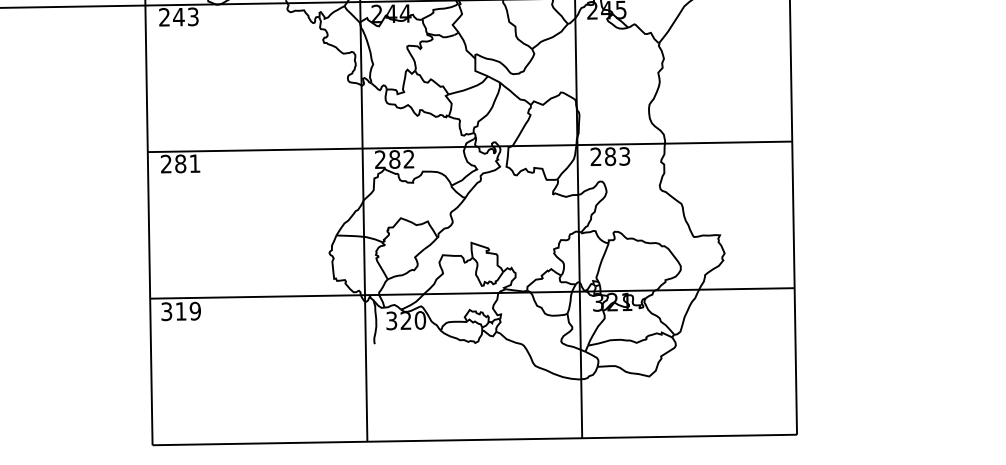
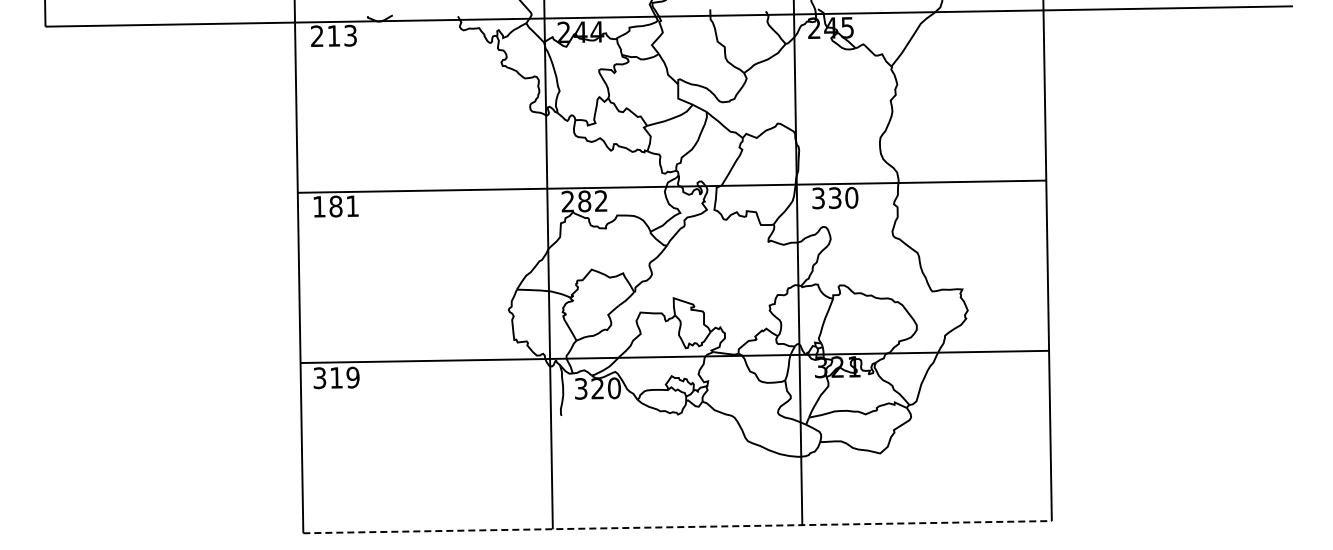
text: (178, 16) -> (333, 35), 243 -> 213
text: (610, 157) -> (835, 198), 283 -> 330
text: (166, 163) -> (319, 206), 281 -> 181
line: (475, 440) -> (678, 527), solid -> dashed

